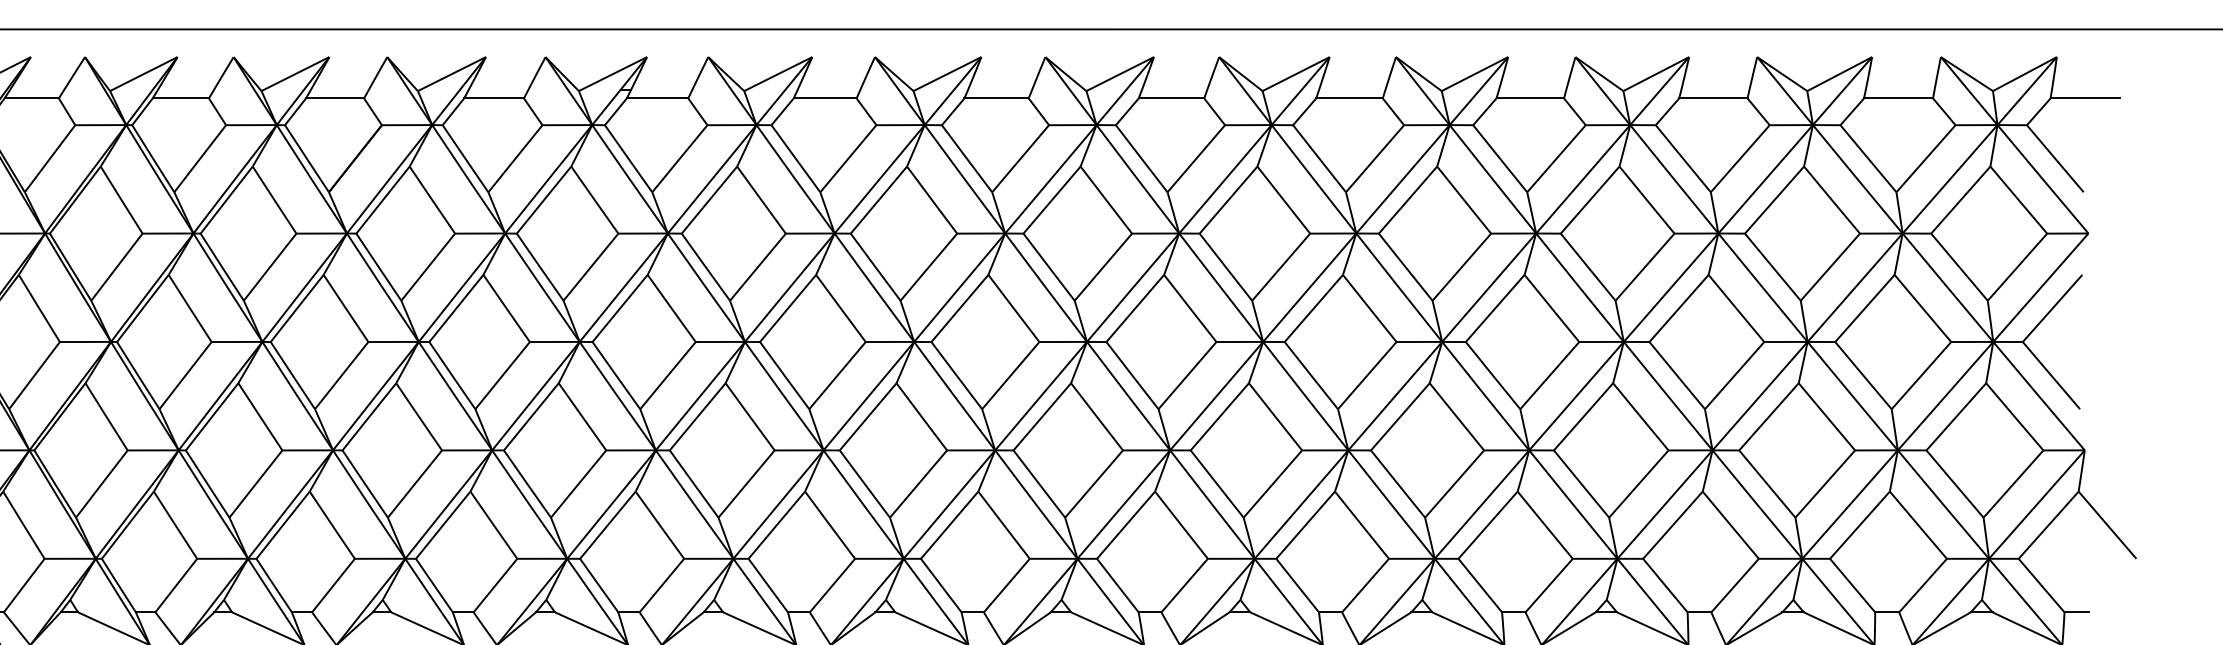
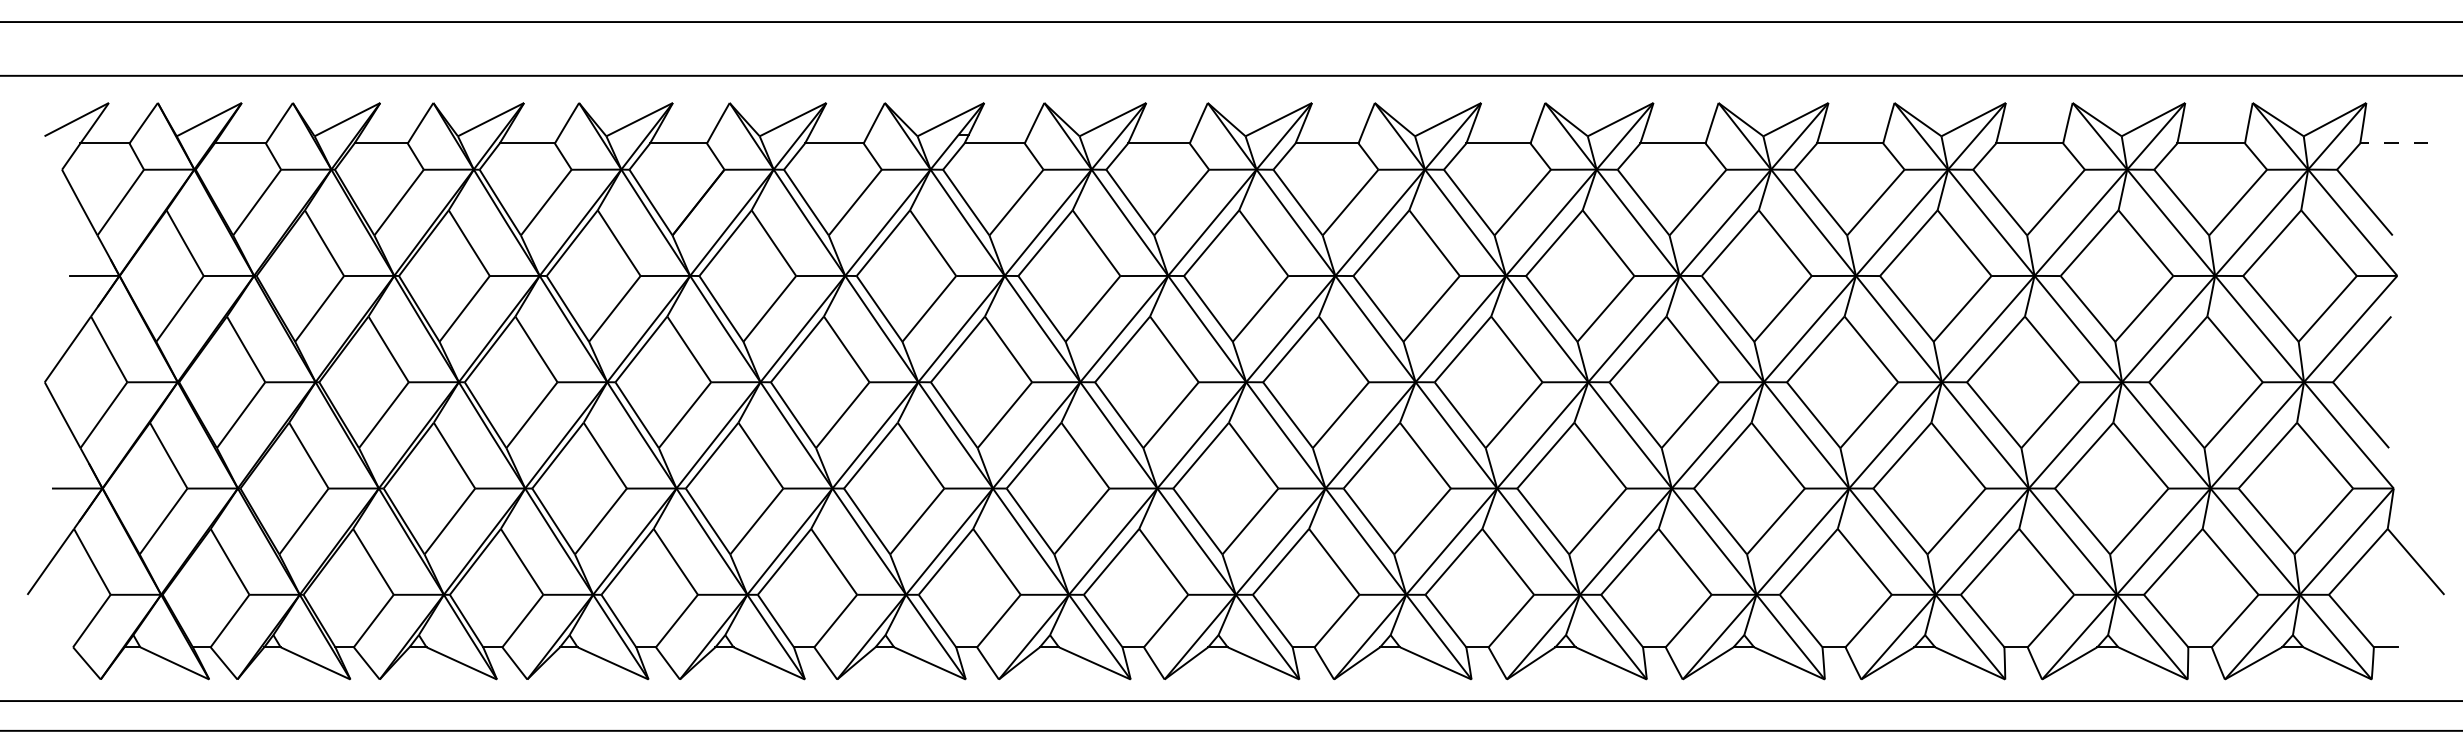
line: (2084, 98) -> (2393, 143), solid -> dashed

